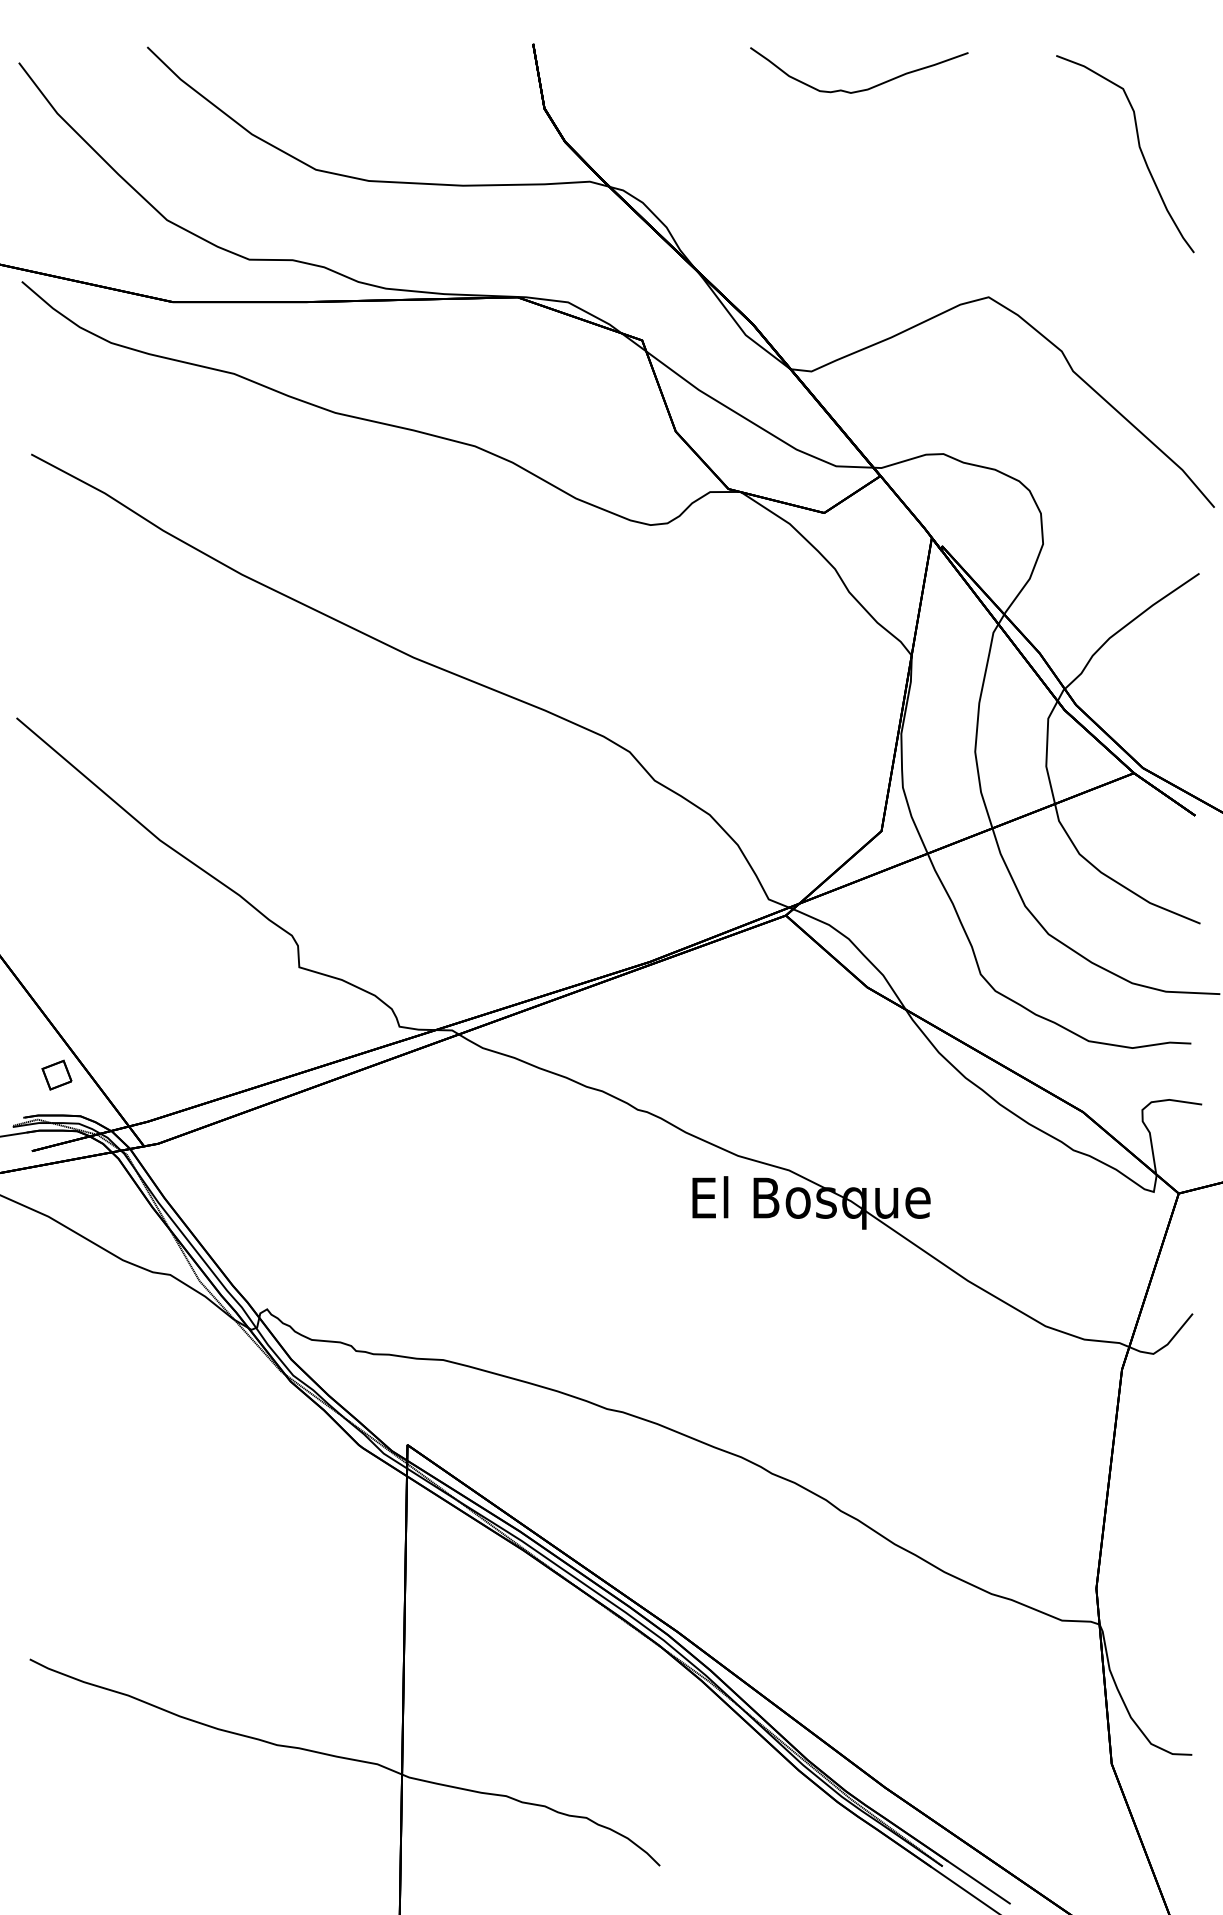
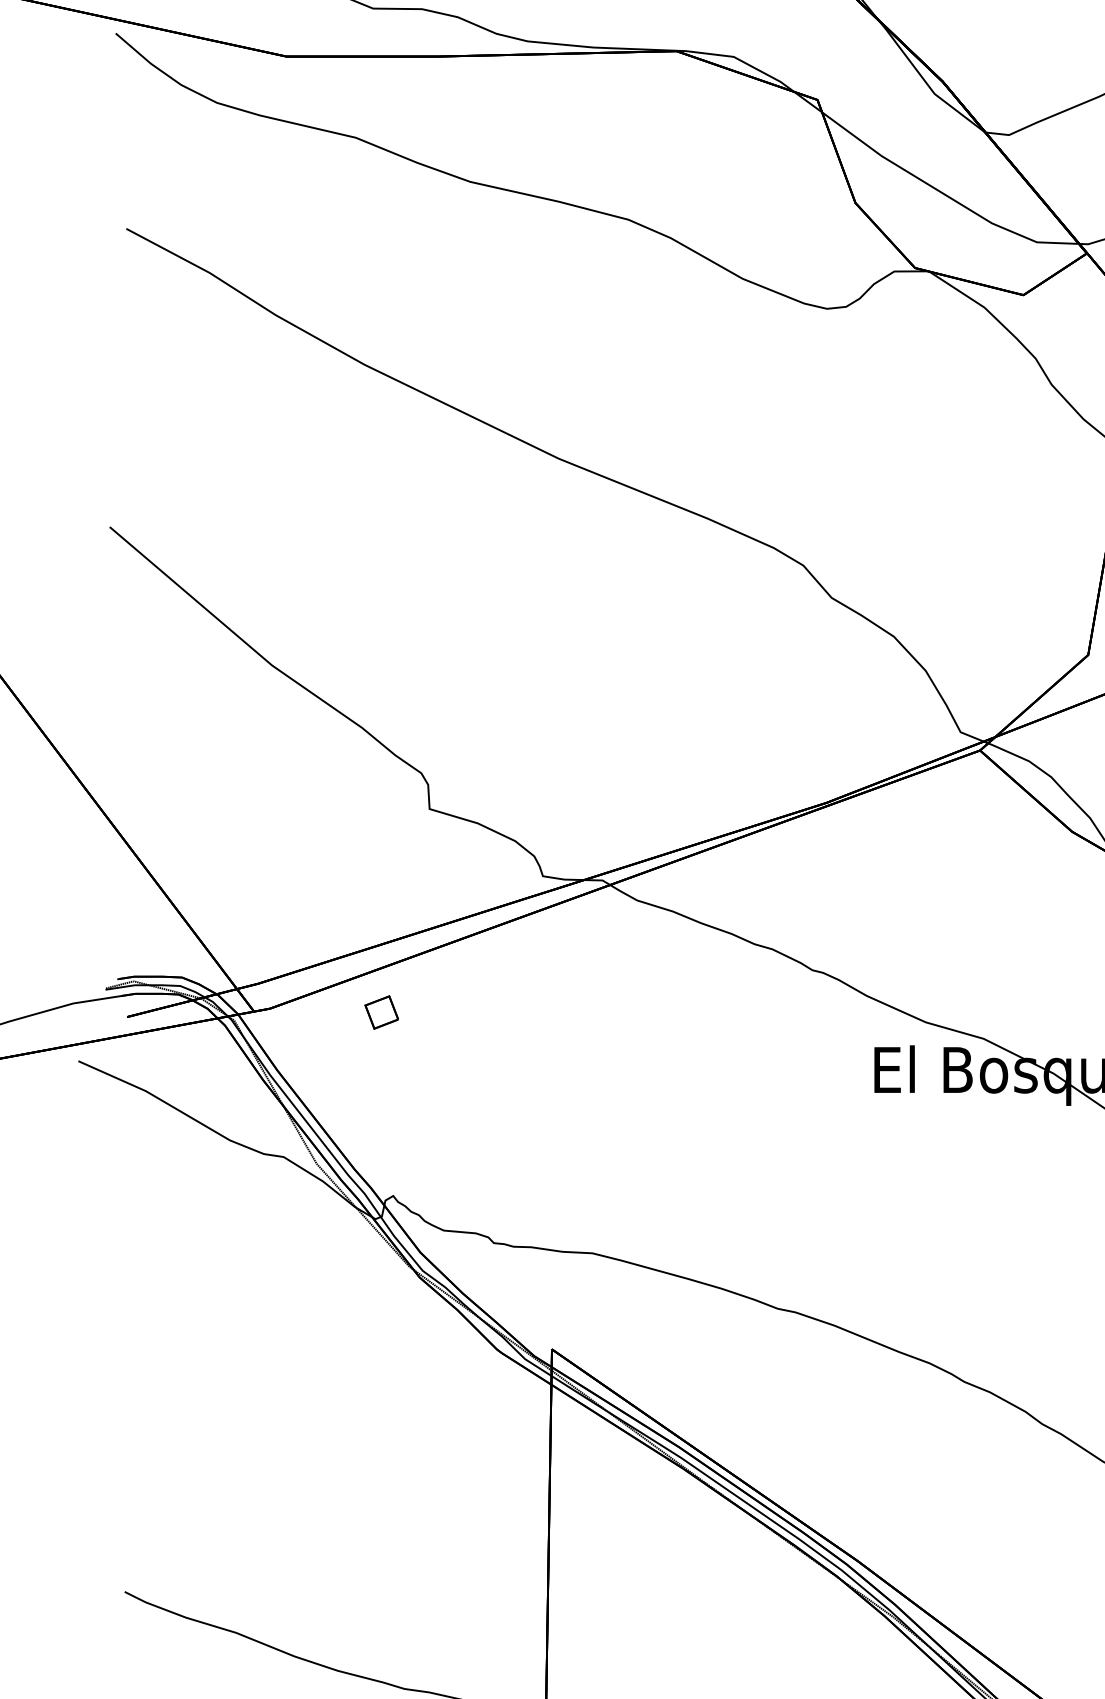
part: (56, 1074) -> (381, 1011), moved

